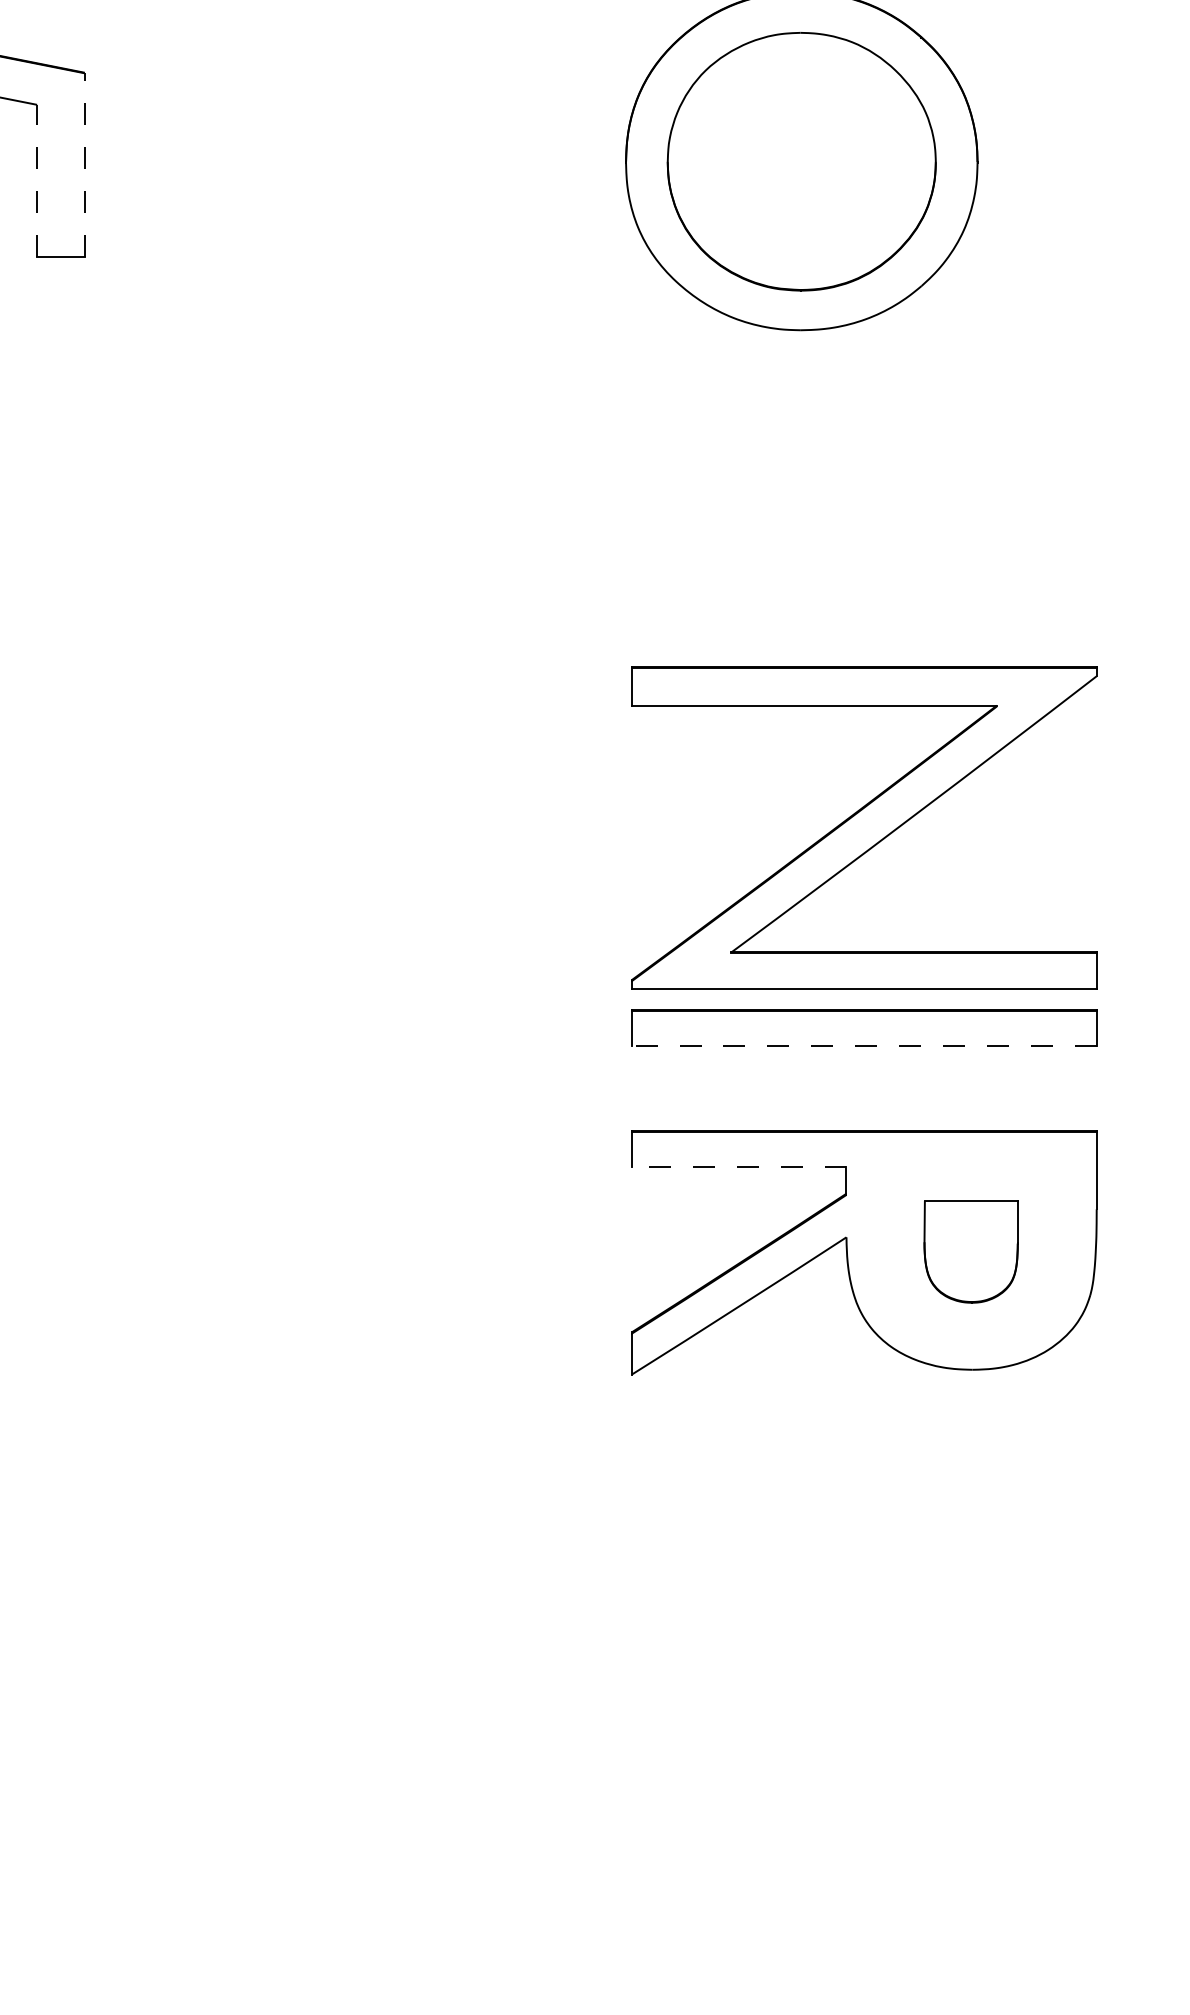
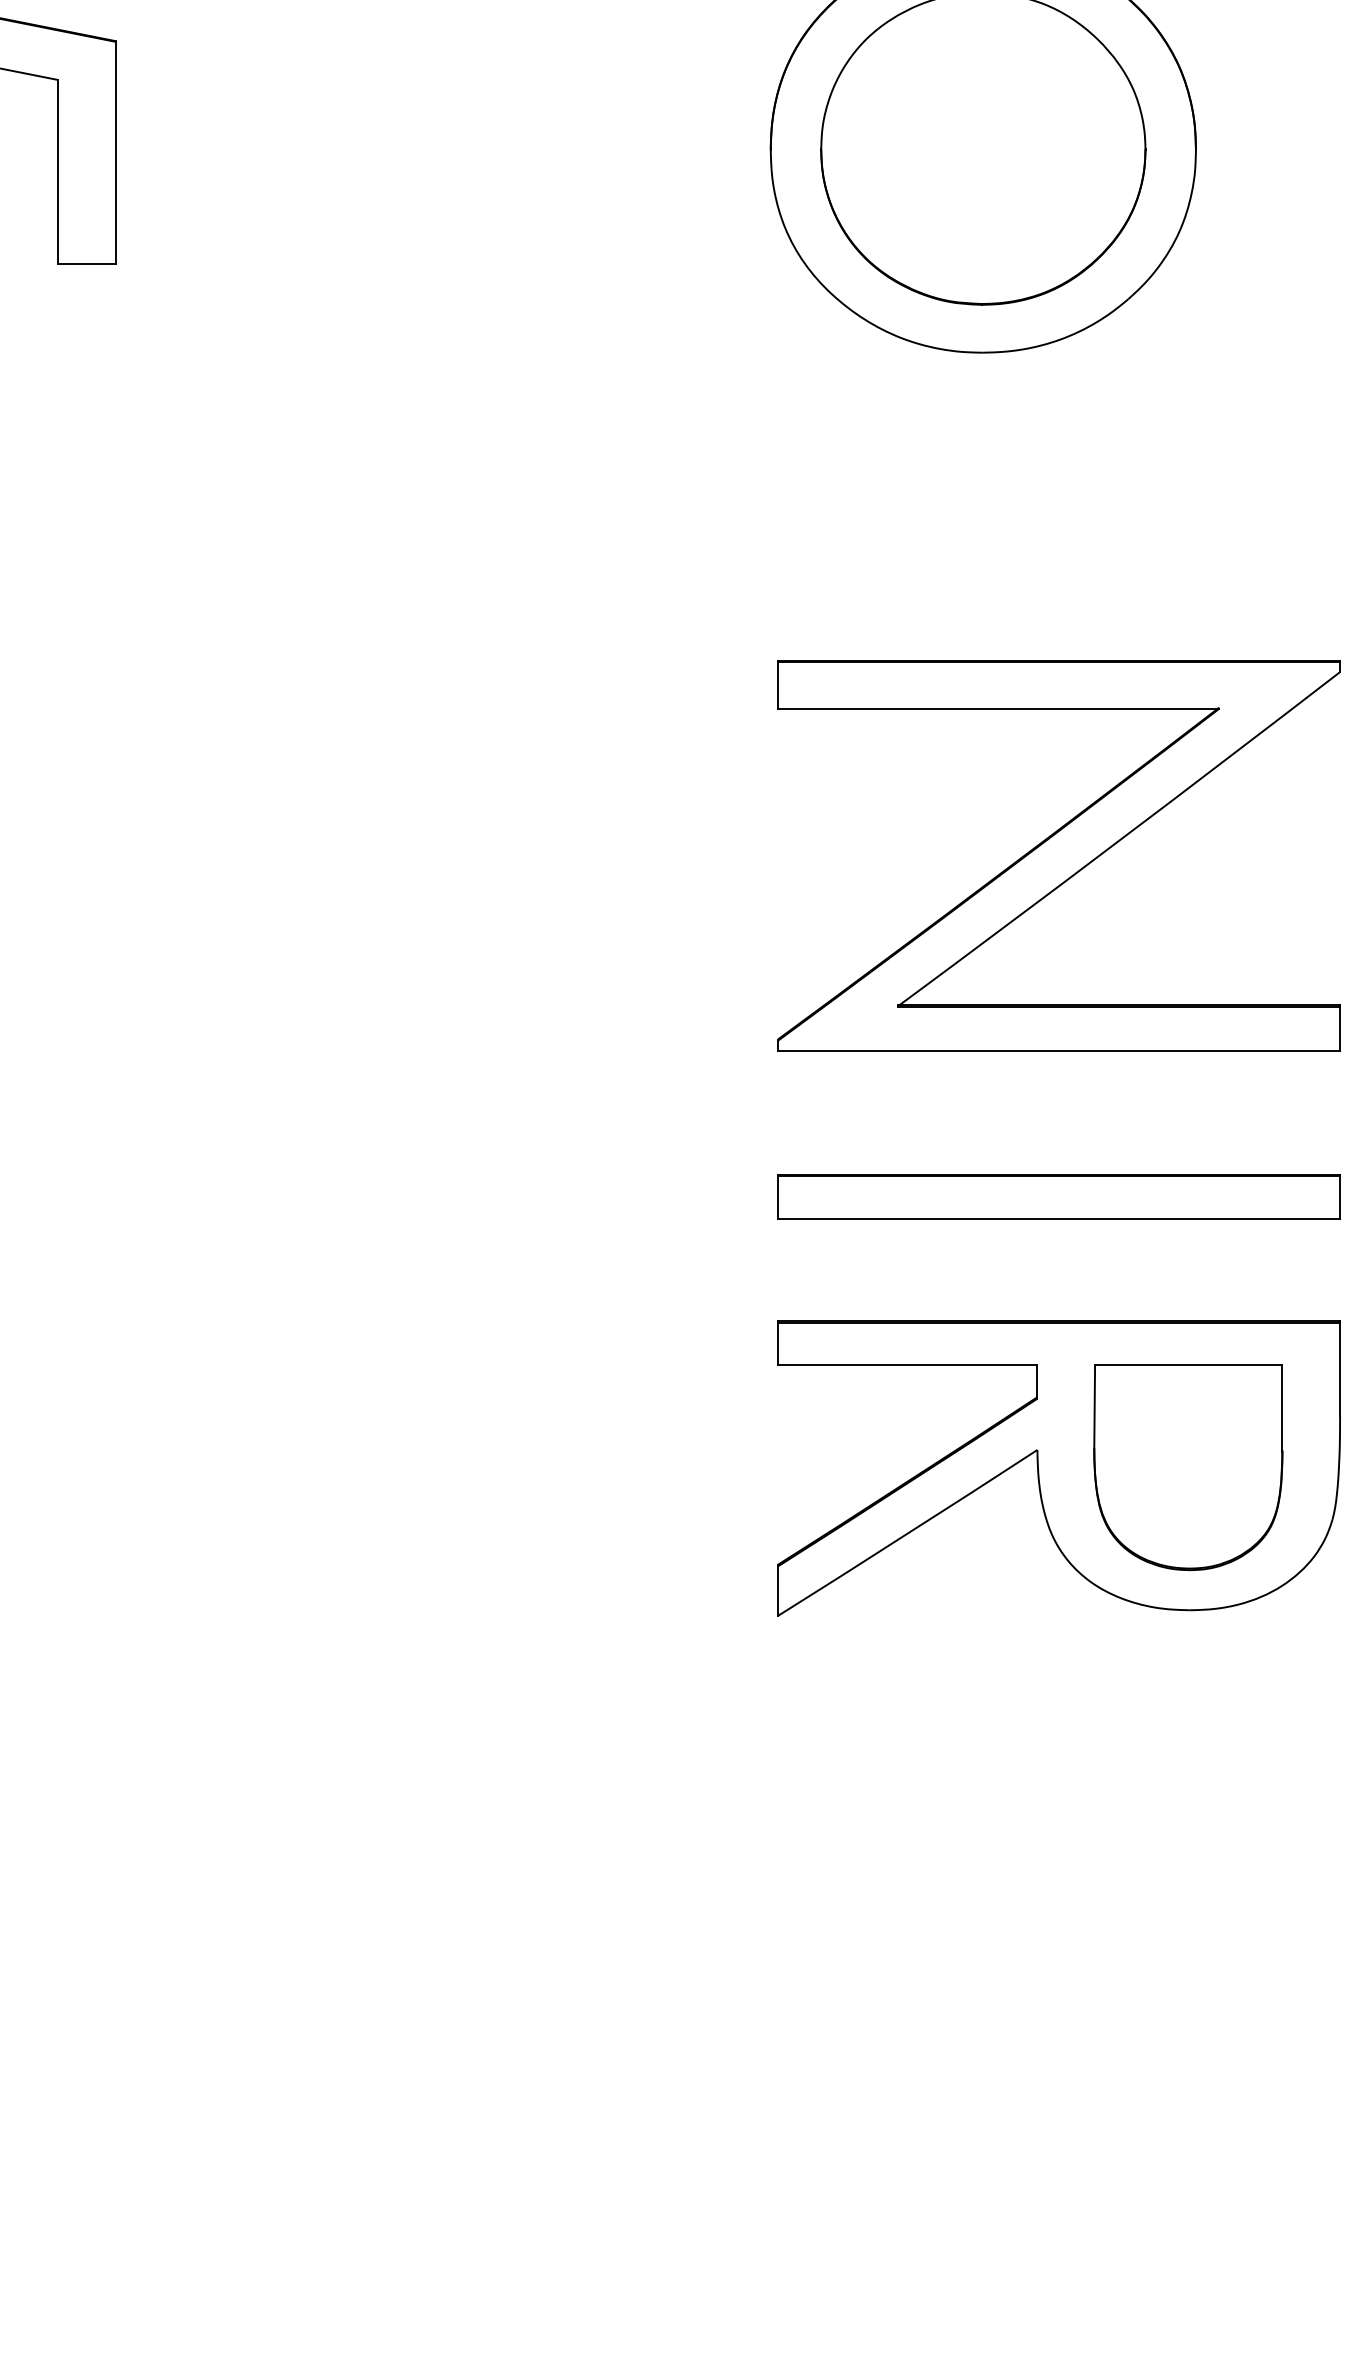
line: (84, 164) -> (115, 152), dashed -> solid
line: (37, 180) -> (58, 171), dashed -> solid
part: (864, 827) -> (1059, 855), moved
line: (863, 1046) -> (1057, 1219), dashed -> solid
line: (738, 1166) -> (906, 1364), dashed -> solid
part: (970, 1251) -> (1187, 1467), size x1.67

